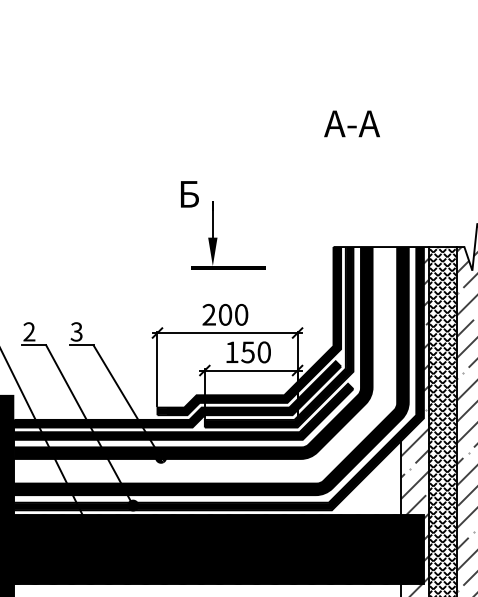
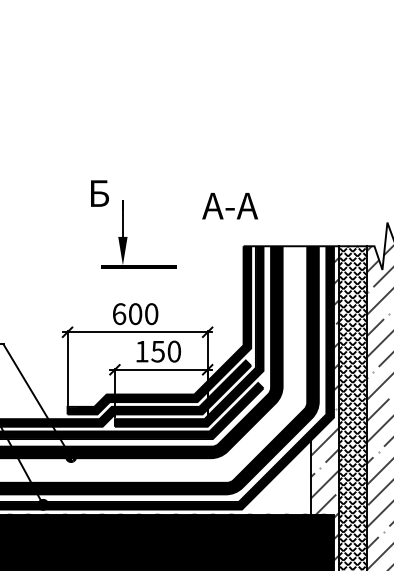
text: (351, 123) -> (229, 205), moved
text: (209, 314) -> (119, 313), 200 -> 600

